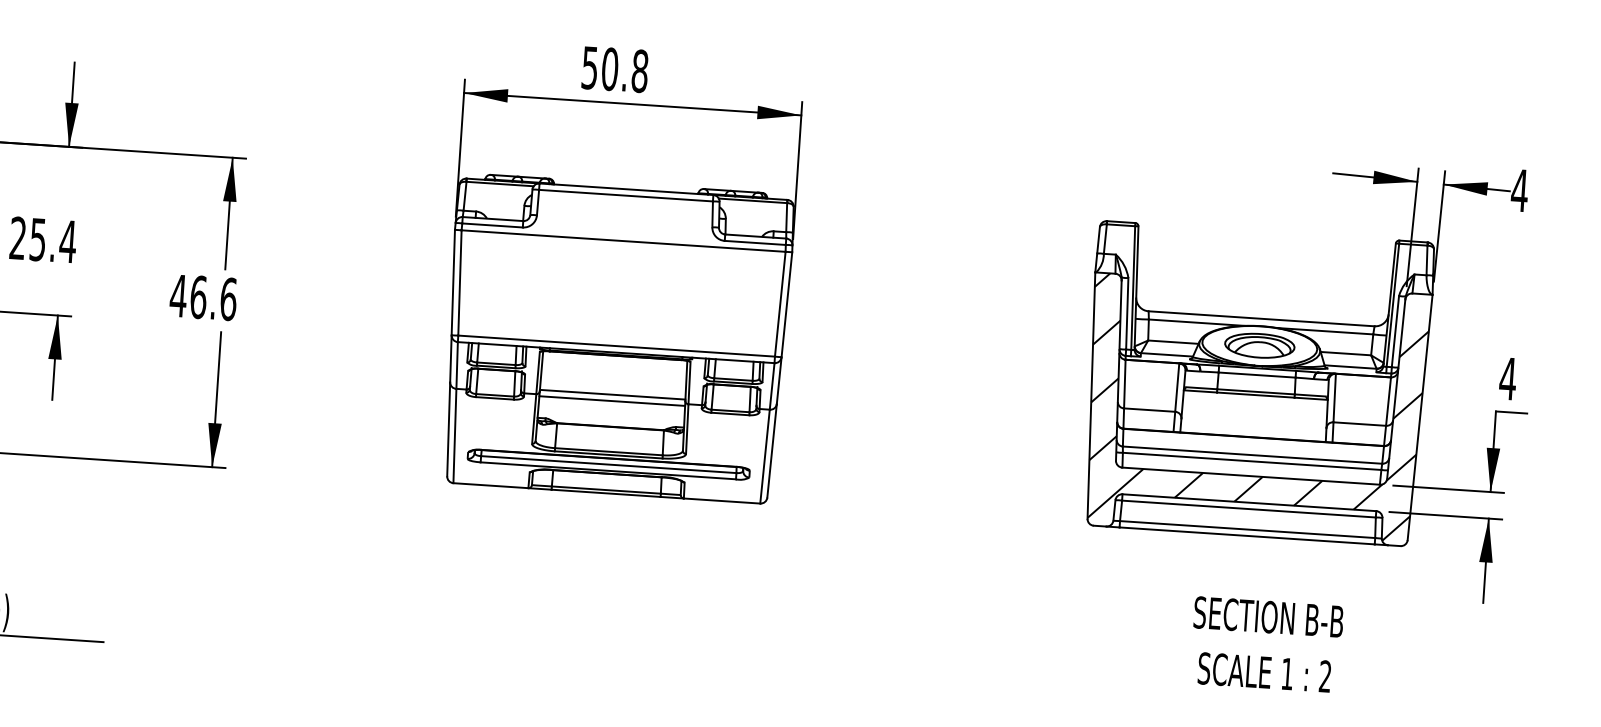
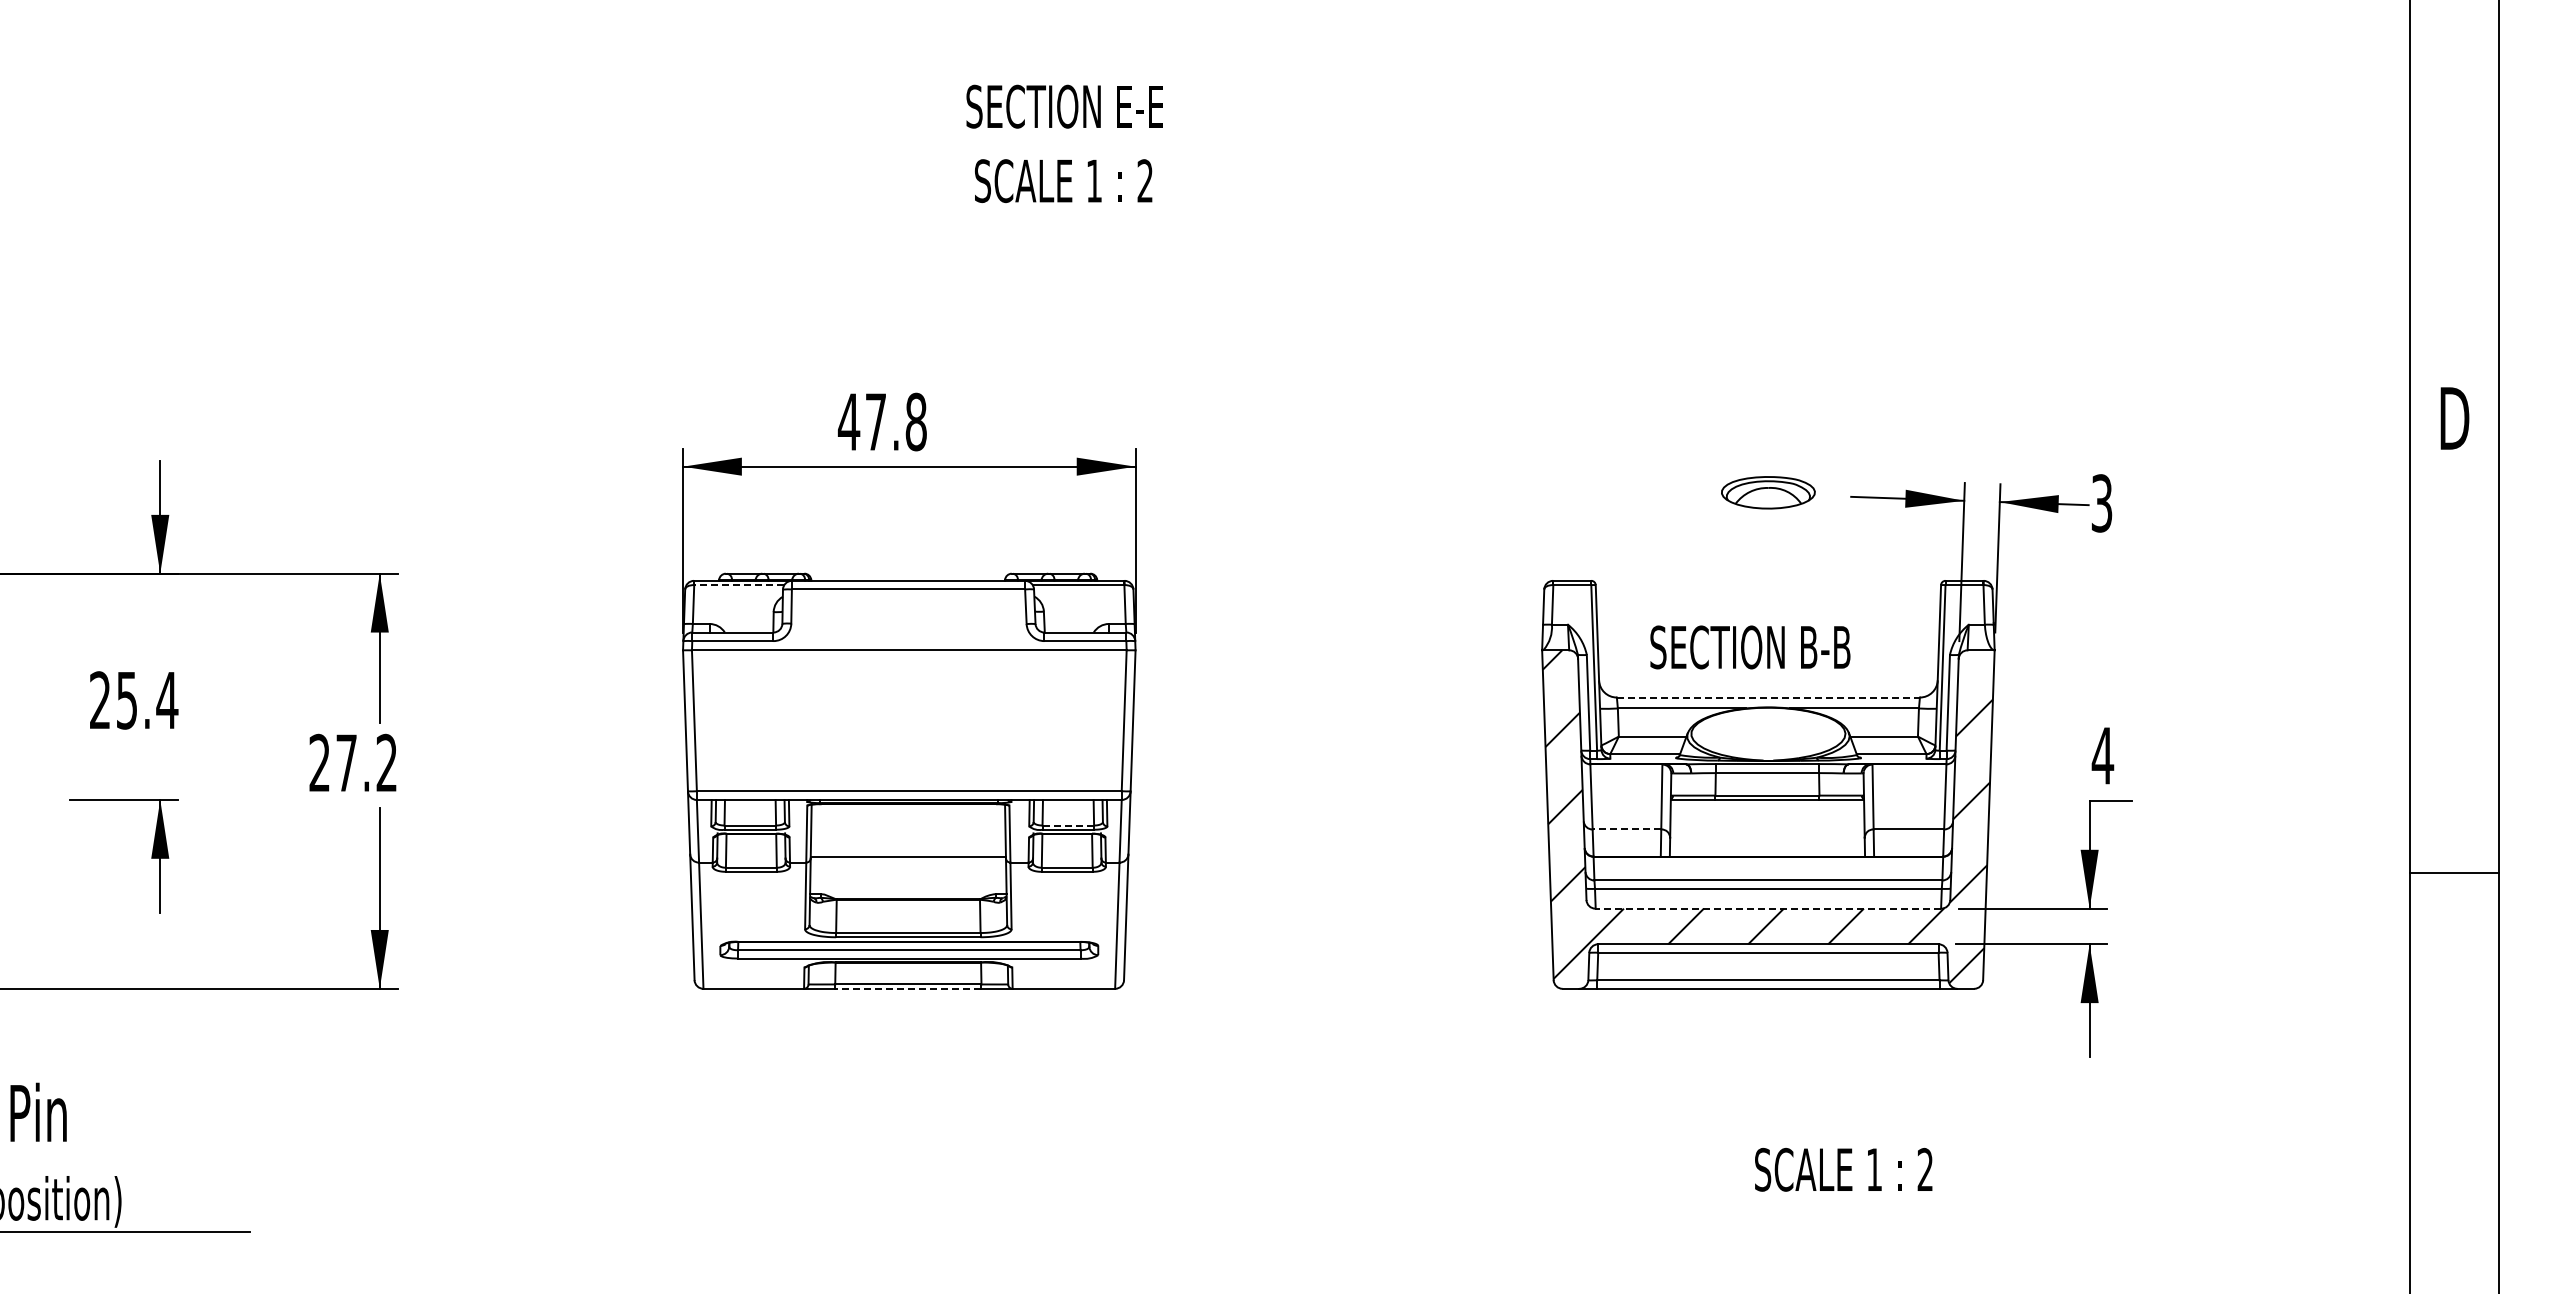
text: (599, 68) -> (861, 421), 50.8 -> 47.8
line: (499, 184) -> (738, 585), solid -> dashed
text: (1519, 190) -> (2101, 503), 4 -> 3
text: (203, 297) -> (352, 762), 46.6 -> 27.2
line: (1261, 318) -> (1768, 697), solid -> dashed
part: (1259, 345) -> (1768, 492), moved
line: (733, 379) -> (1068, 825), solid -> dashed
line: (612, 401) -> (908, 865), removed
line: (1149, 410) -> (1626, 829), solid -> dashed
line: (1251, 476) -> (1768, 908), solid -> dashed
line: (605, 493) -> (907, 988), solid -> dashed
text: (1268, 617) -> (1750, 647), moved
text: (1264, 672) -> (1843, 1169), moved

